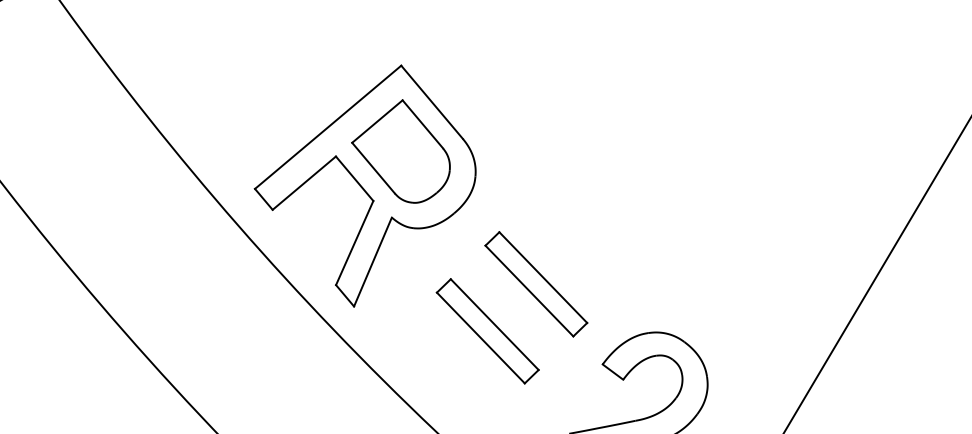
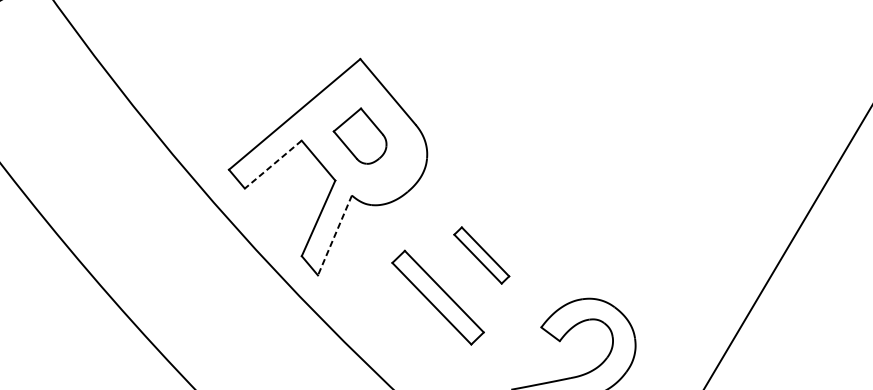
part: (400, 151) -> (359, 136), size x0.6
line: (303, 183) -> (272, 164), solid -> dashed
line: (372, 262) -> (334, 235), solid -> dashed
part: (536, 284) -> (481, 255), size x0.6

